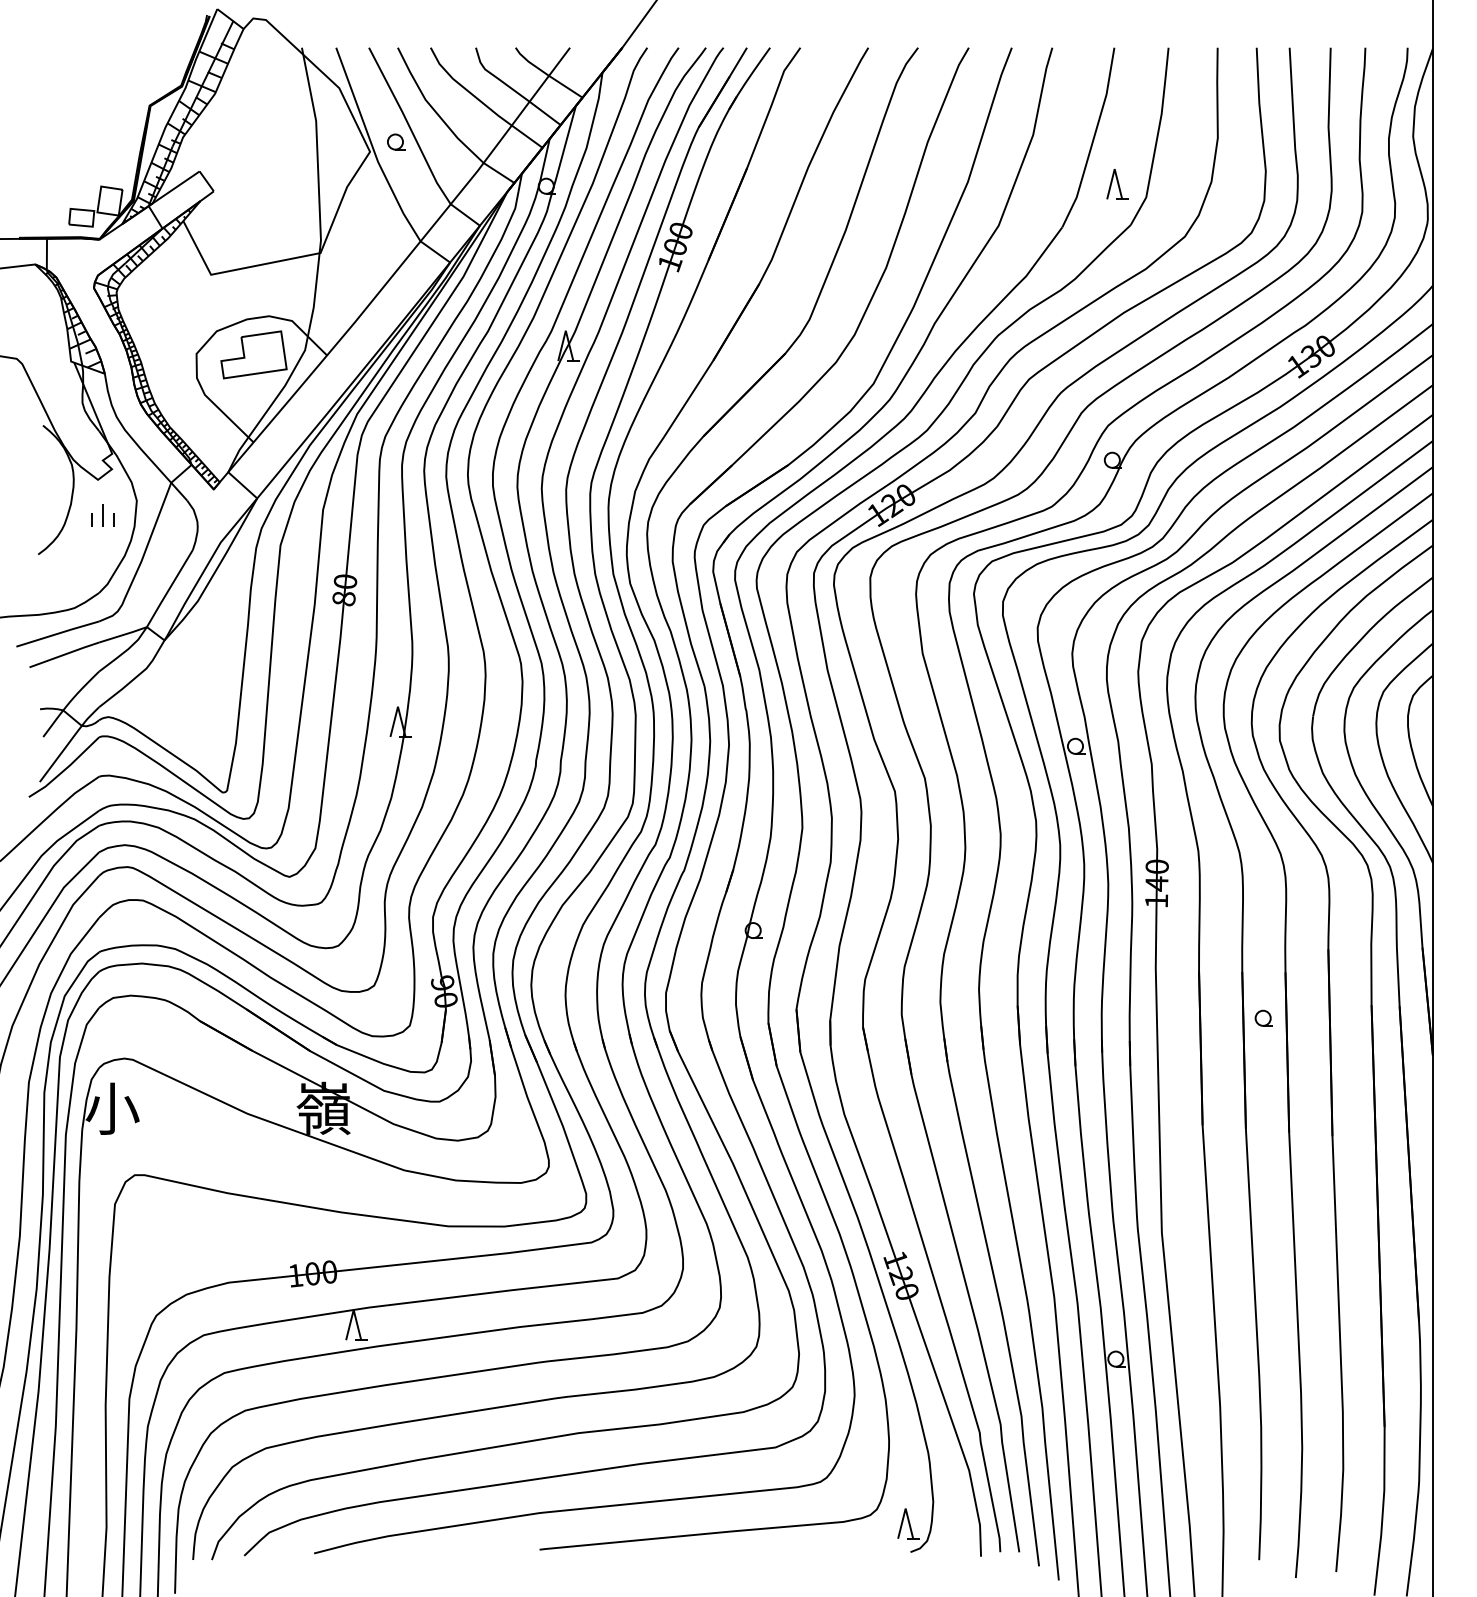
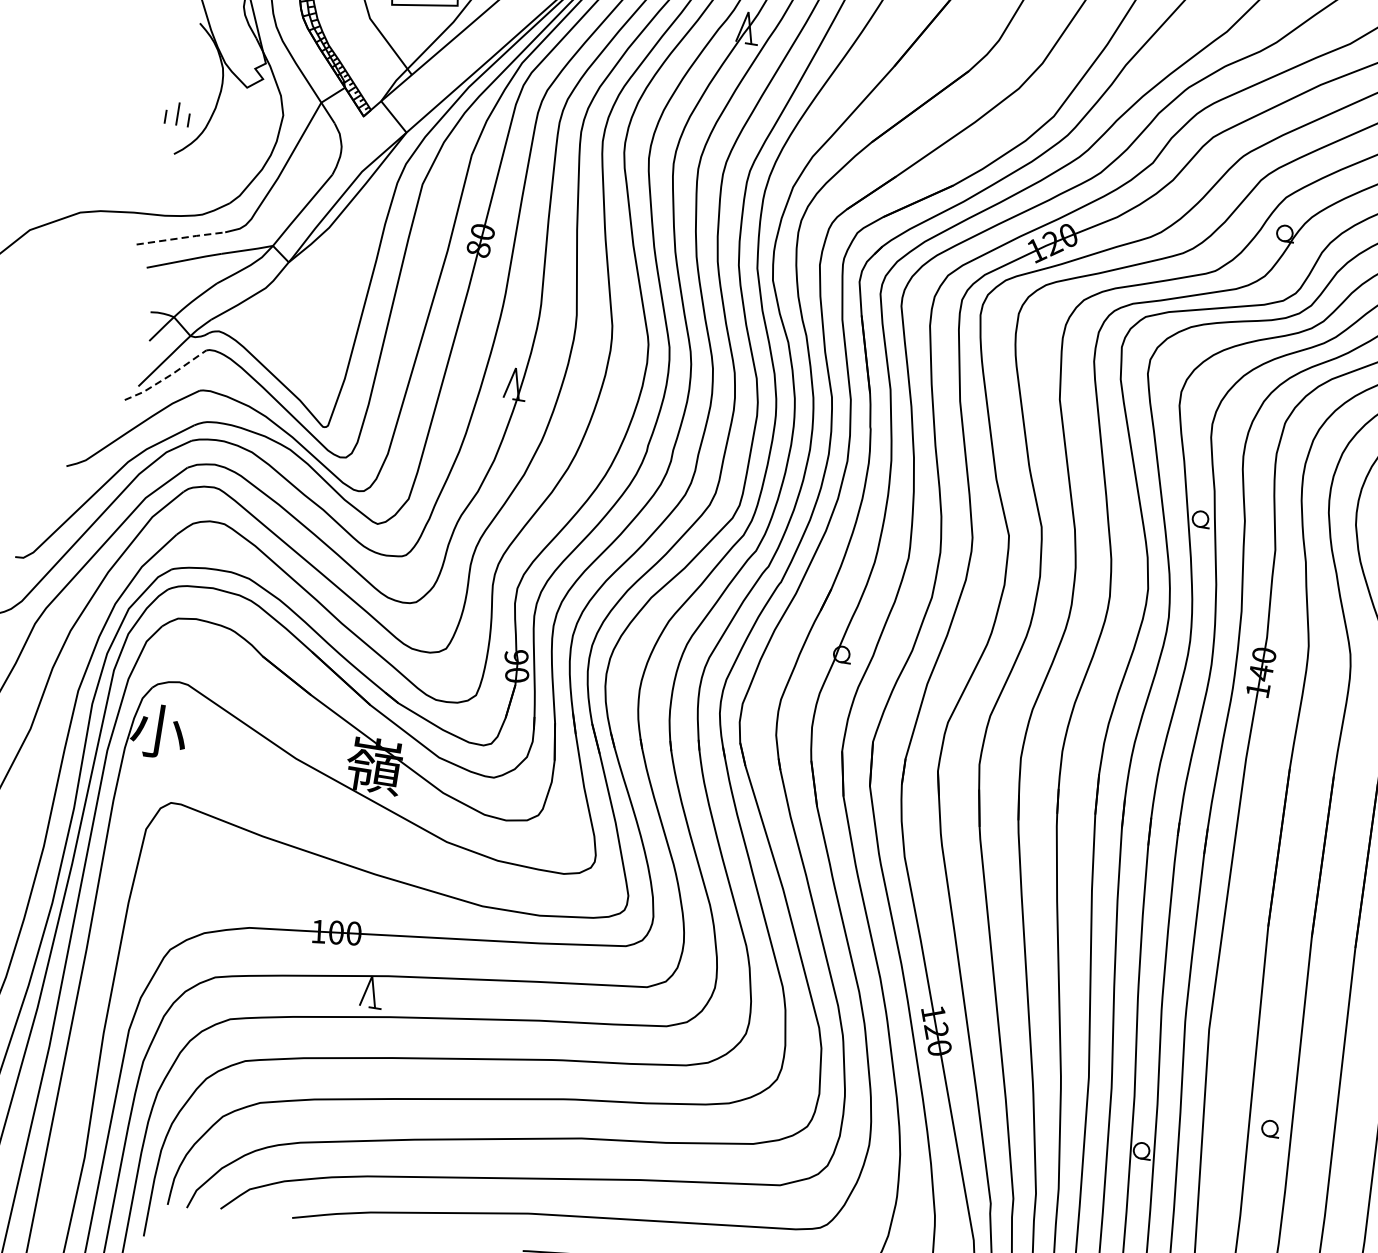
part: (102, 515) -> (177, 113), moved
line: (58, 633) -> (181, 237), solid -> dashed
line: (66, 768) -> (167, 376), solid -> dashed
part: (1263, 1017) -> (1270, 1127), moved

